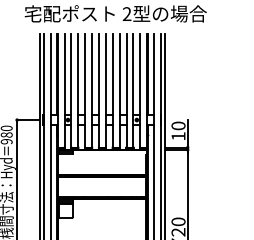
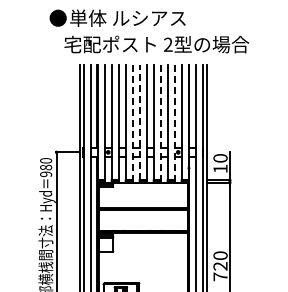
line: (91, 90) -> (132, 122), solid -> dashed
line: (98, 90) -> (139, 122), solid -> dashed
line: (119, 90) -> (160, 122), solid -> dashed
line: (133, 90) -> (174, 122), solid -> dashed

